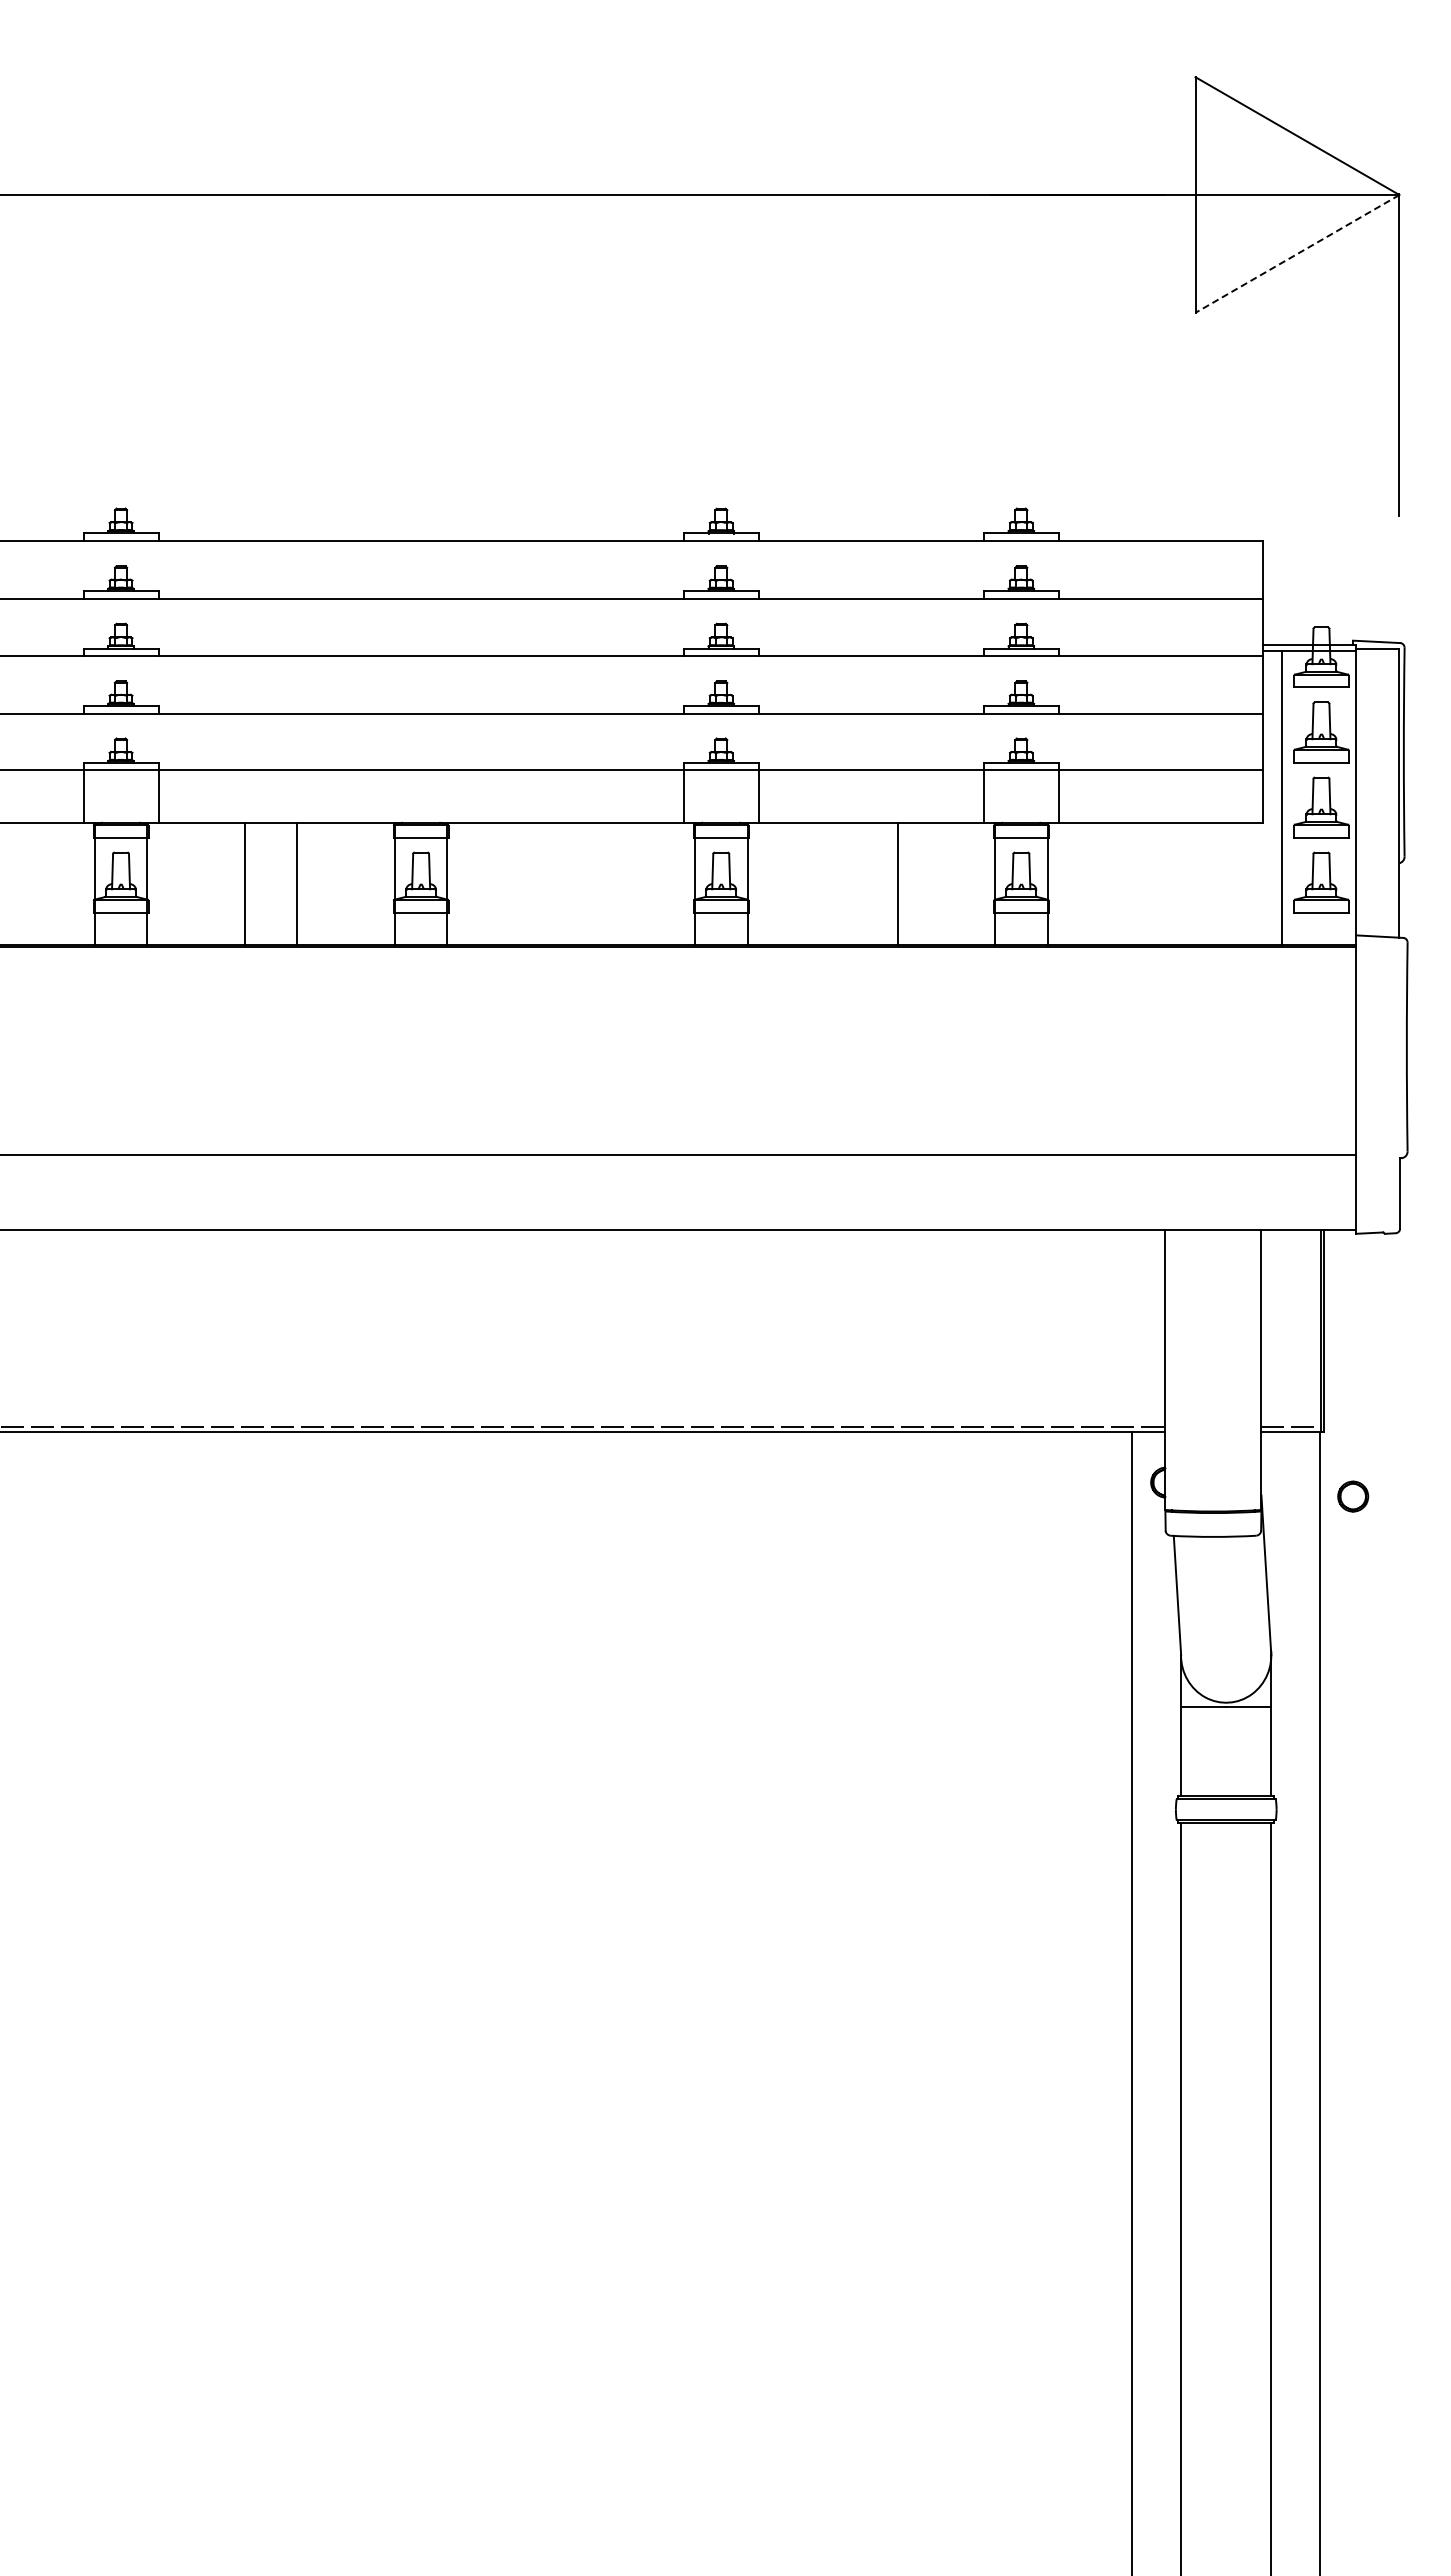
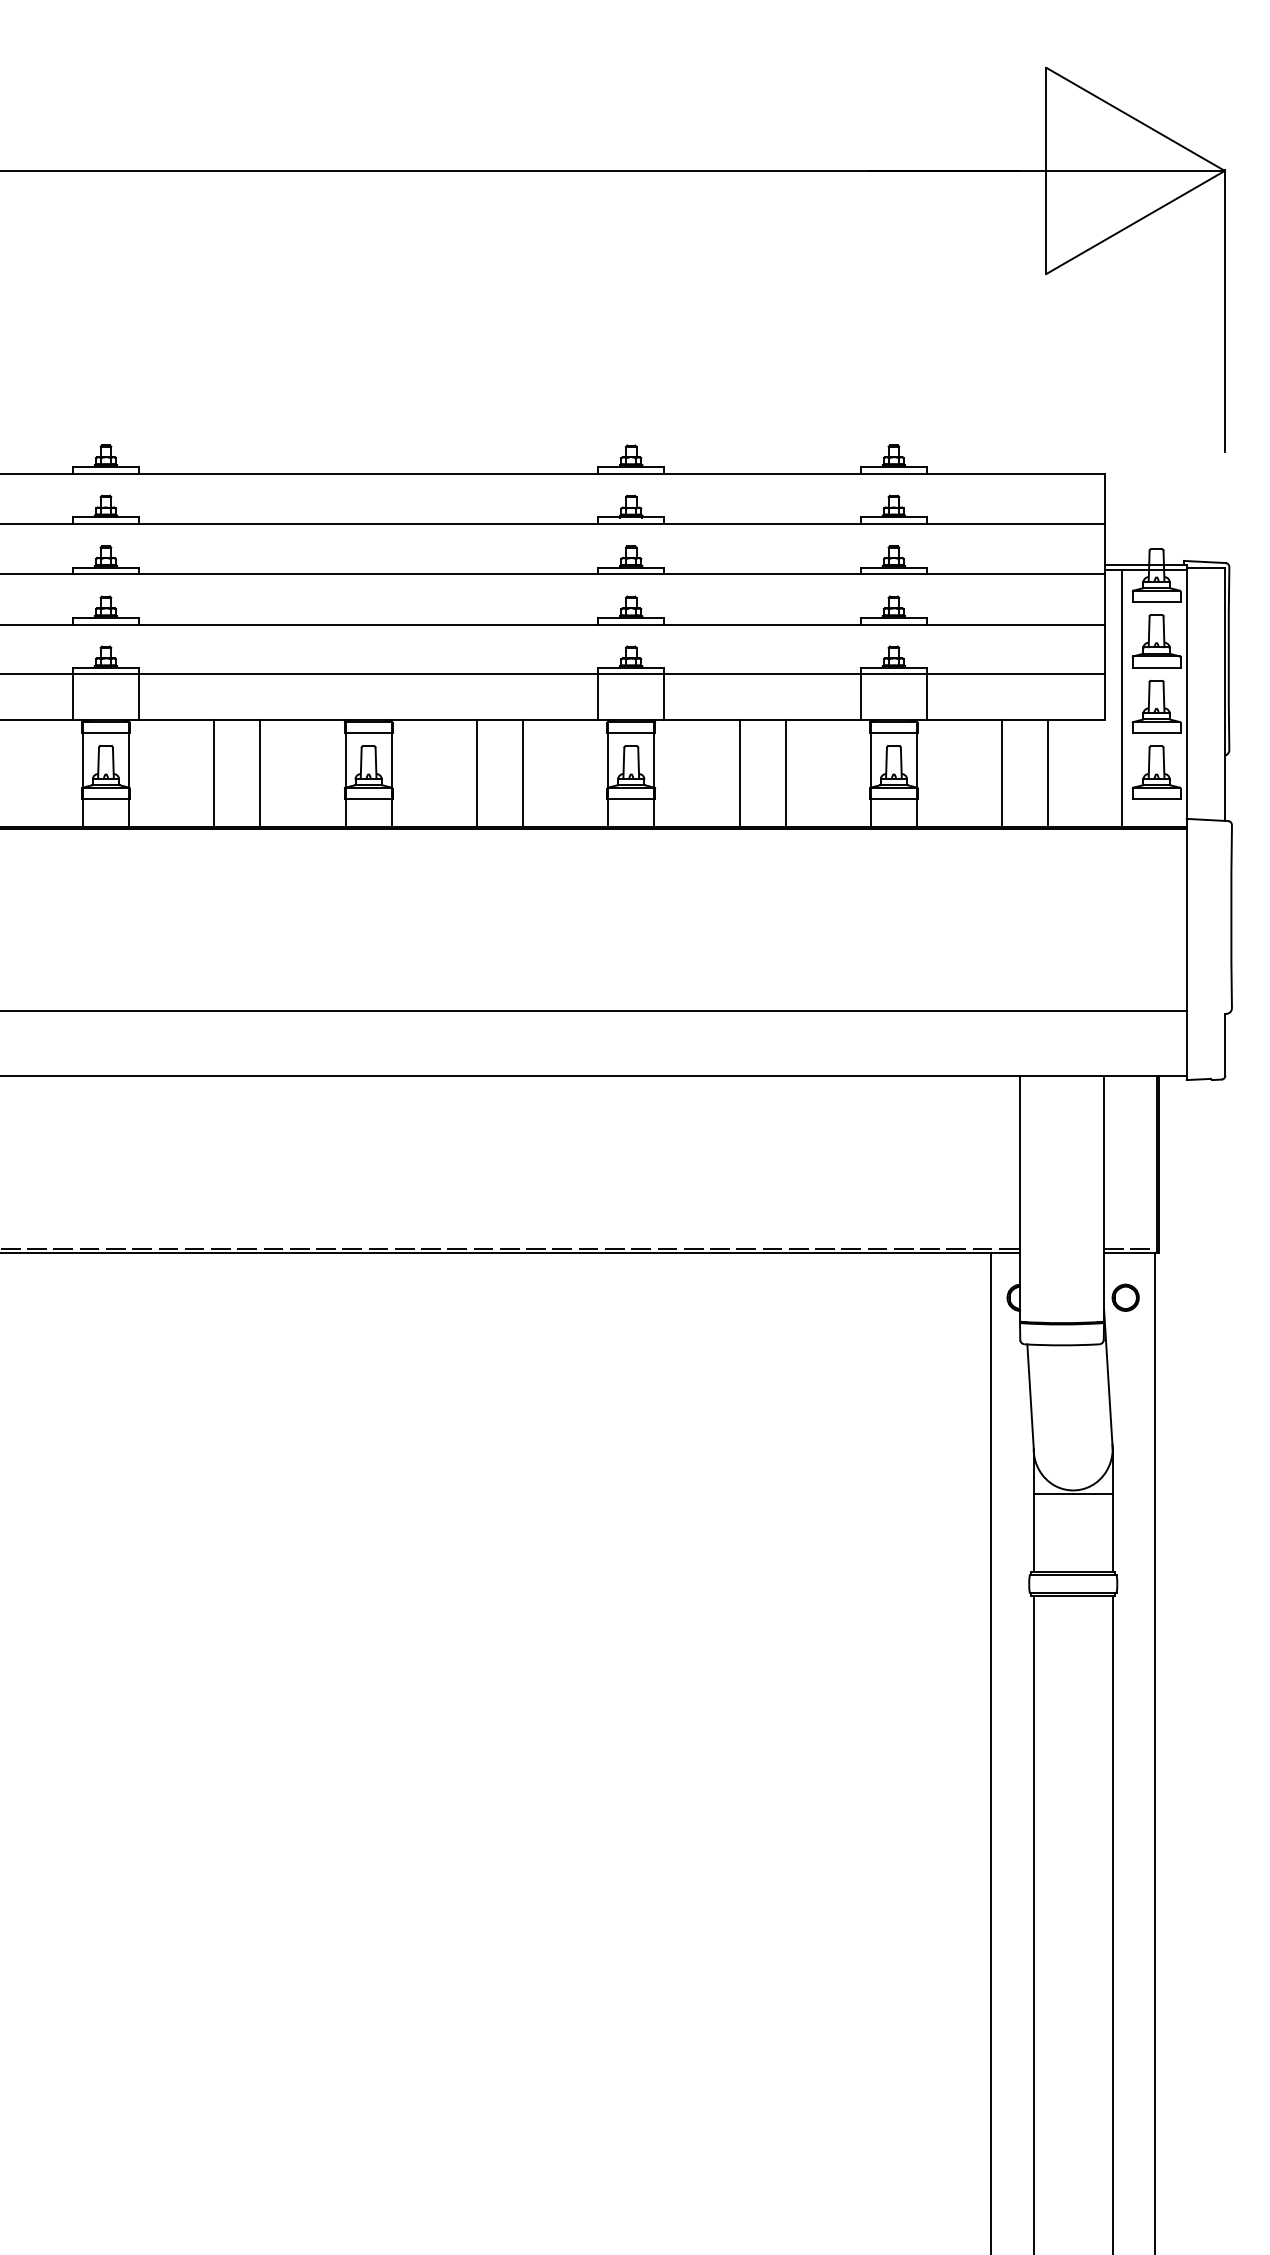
line: (1297, 253) -> (1135, 222), dashed -> solid
line: (544, 883) -> (476, 773), added
line: (597, 883) -> (522, 773), added
line: (845, 883) -> (740, 773), added
line: (1145, 883) -> (1002, 773), added
line: (1197, 883) -> (1048, 773), added
part: (1353, 1496) -> (1125, 1297), moved

